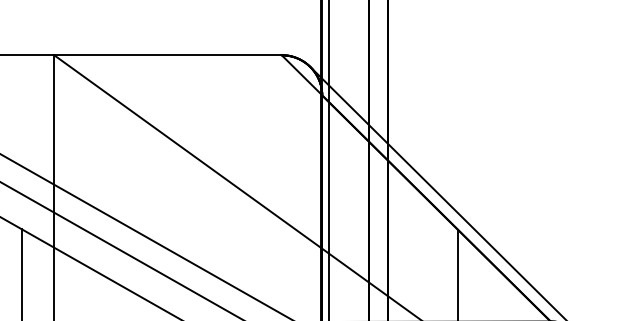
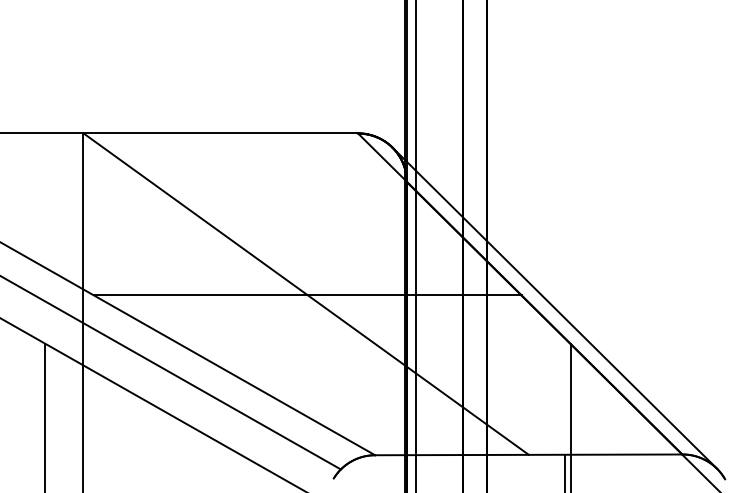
line: (239, 189) -> (307, 295), added

